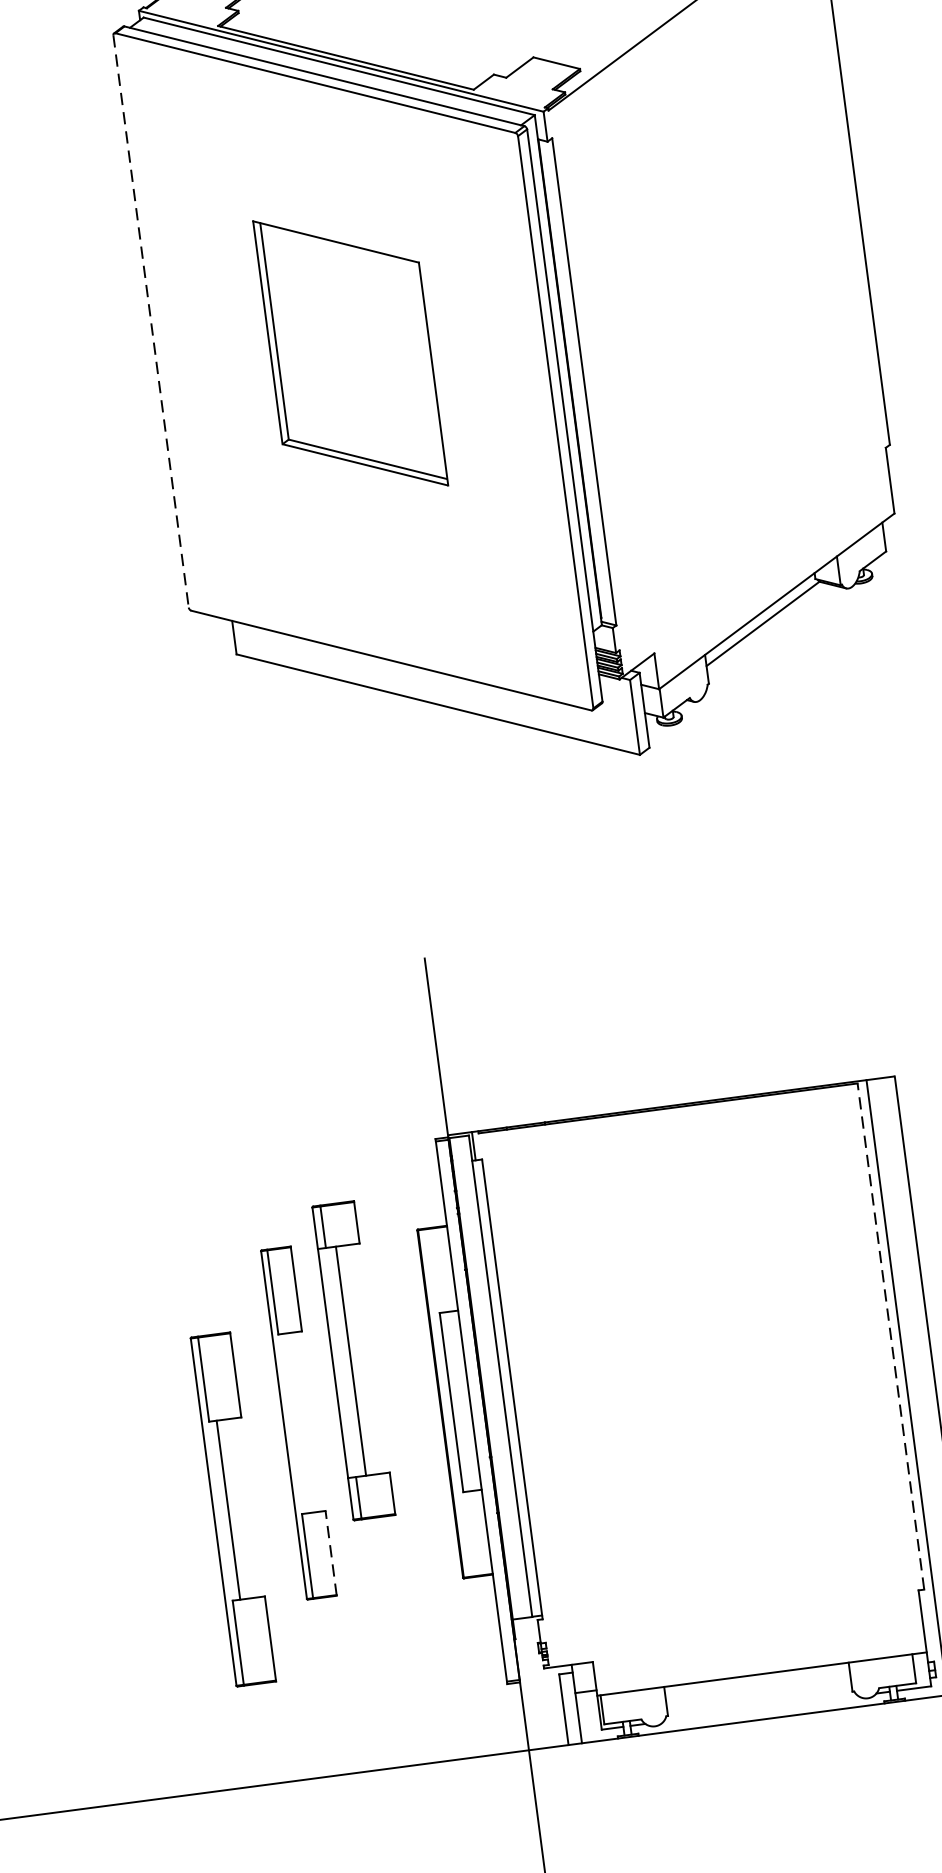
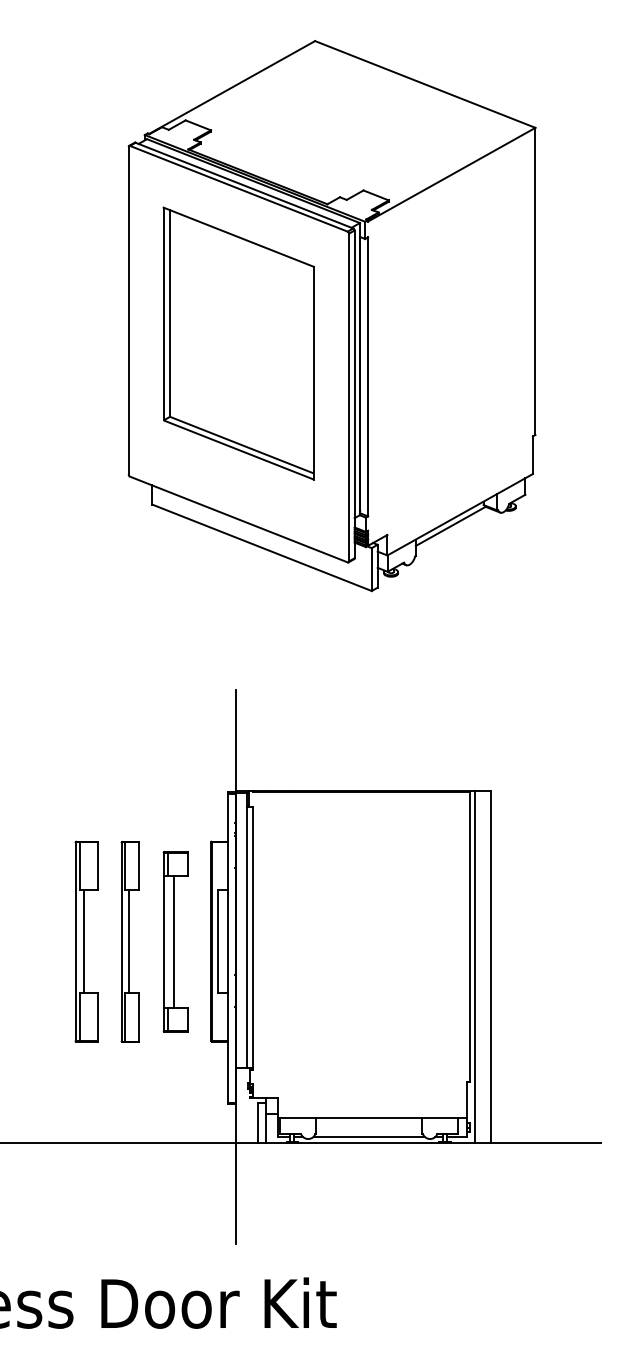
line: (150, 320) -> (128, 310), dashed -> solid
part: (350, 353) -> (238, 343), size x1.67
line: (890, 1337) -> (469, 937), dashed -> solid
part: (353, 1360) -> (175, 941), moved
line: (295, 1422) -> (128, 941), added
part: (232, 1509) -> (86, 941), moved
line: (330, 1553) -> (138, 1017), dashed -> solid
line: (759, 1708) -> (368, 1136), added

